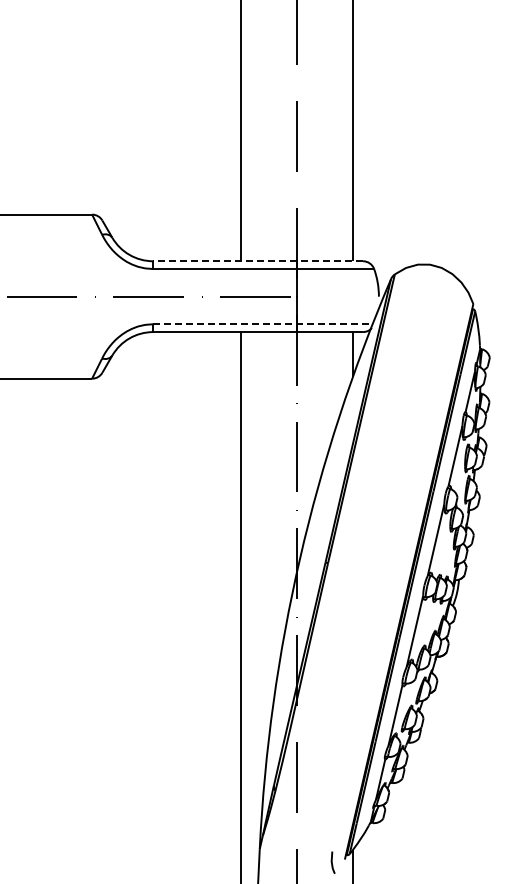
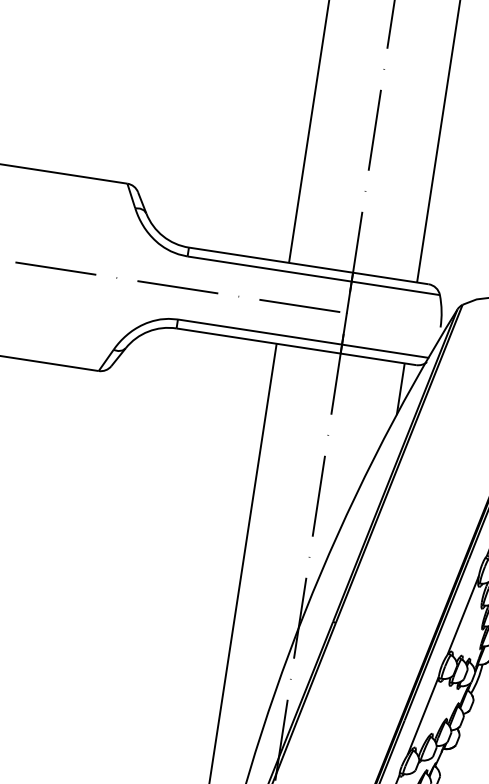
line: (258, 261) -> (309, 266), dashed -> solid
line: (263, 324) -> (303, 339), dashed -> solid

